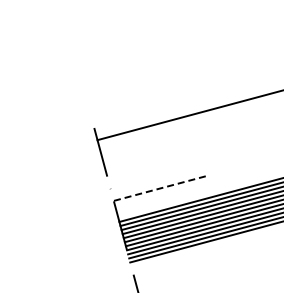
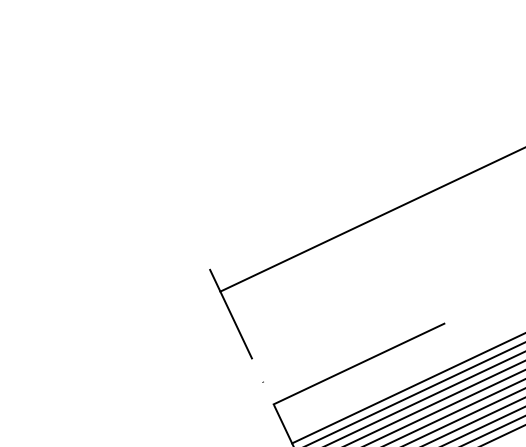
line: (159, 188) -> (358, 363), dashed -> solid

